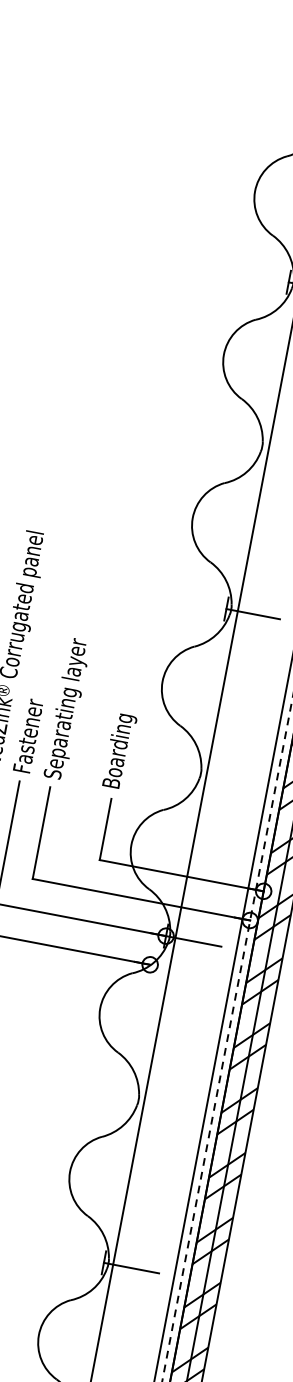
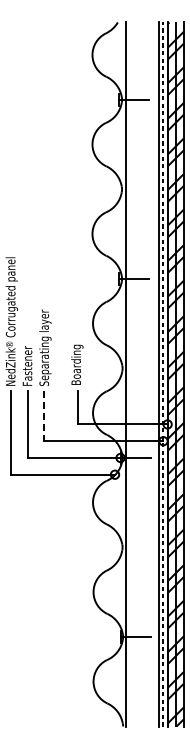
line: (41, 833) -> (44, 416), solid -> dashed

